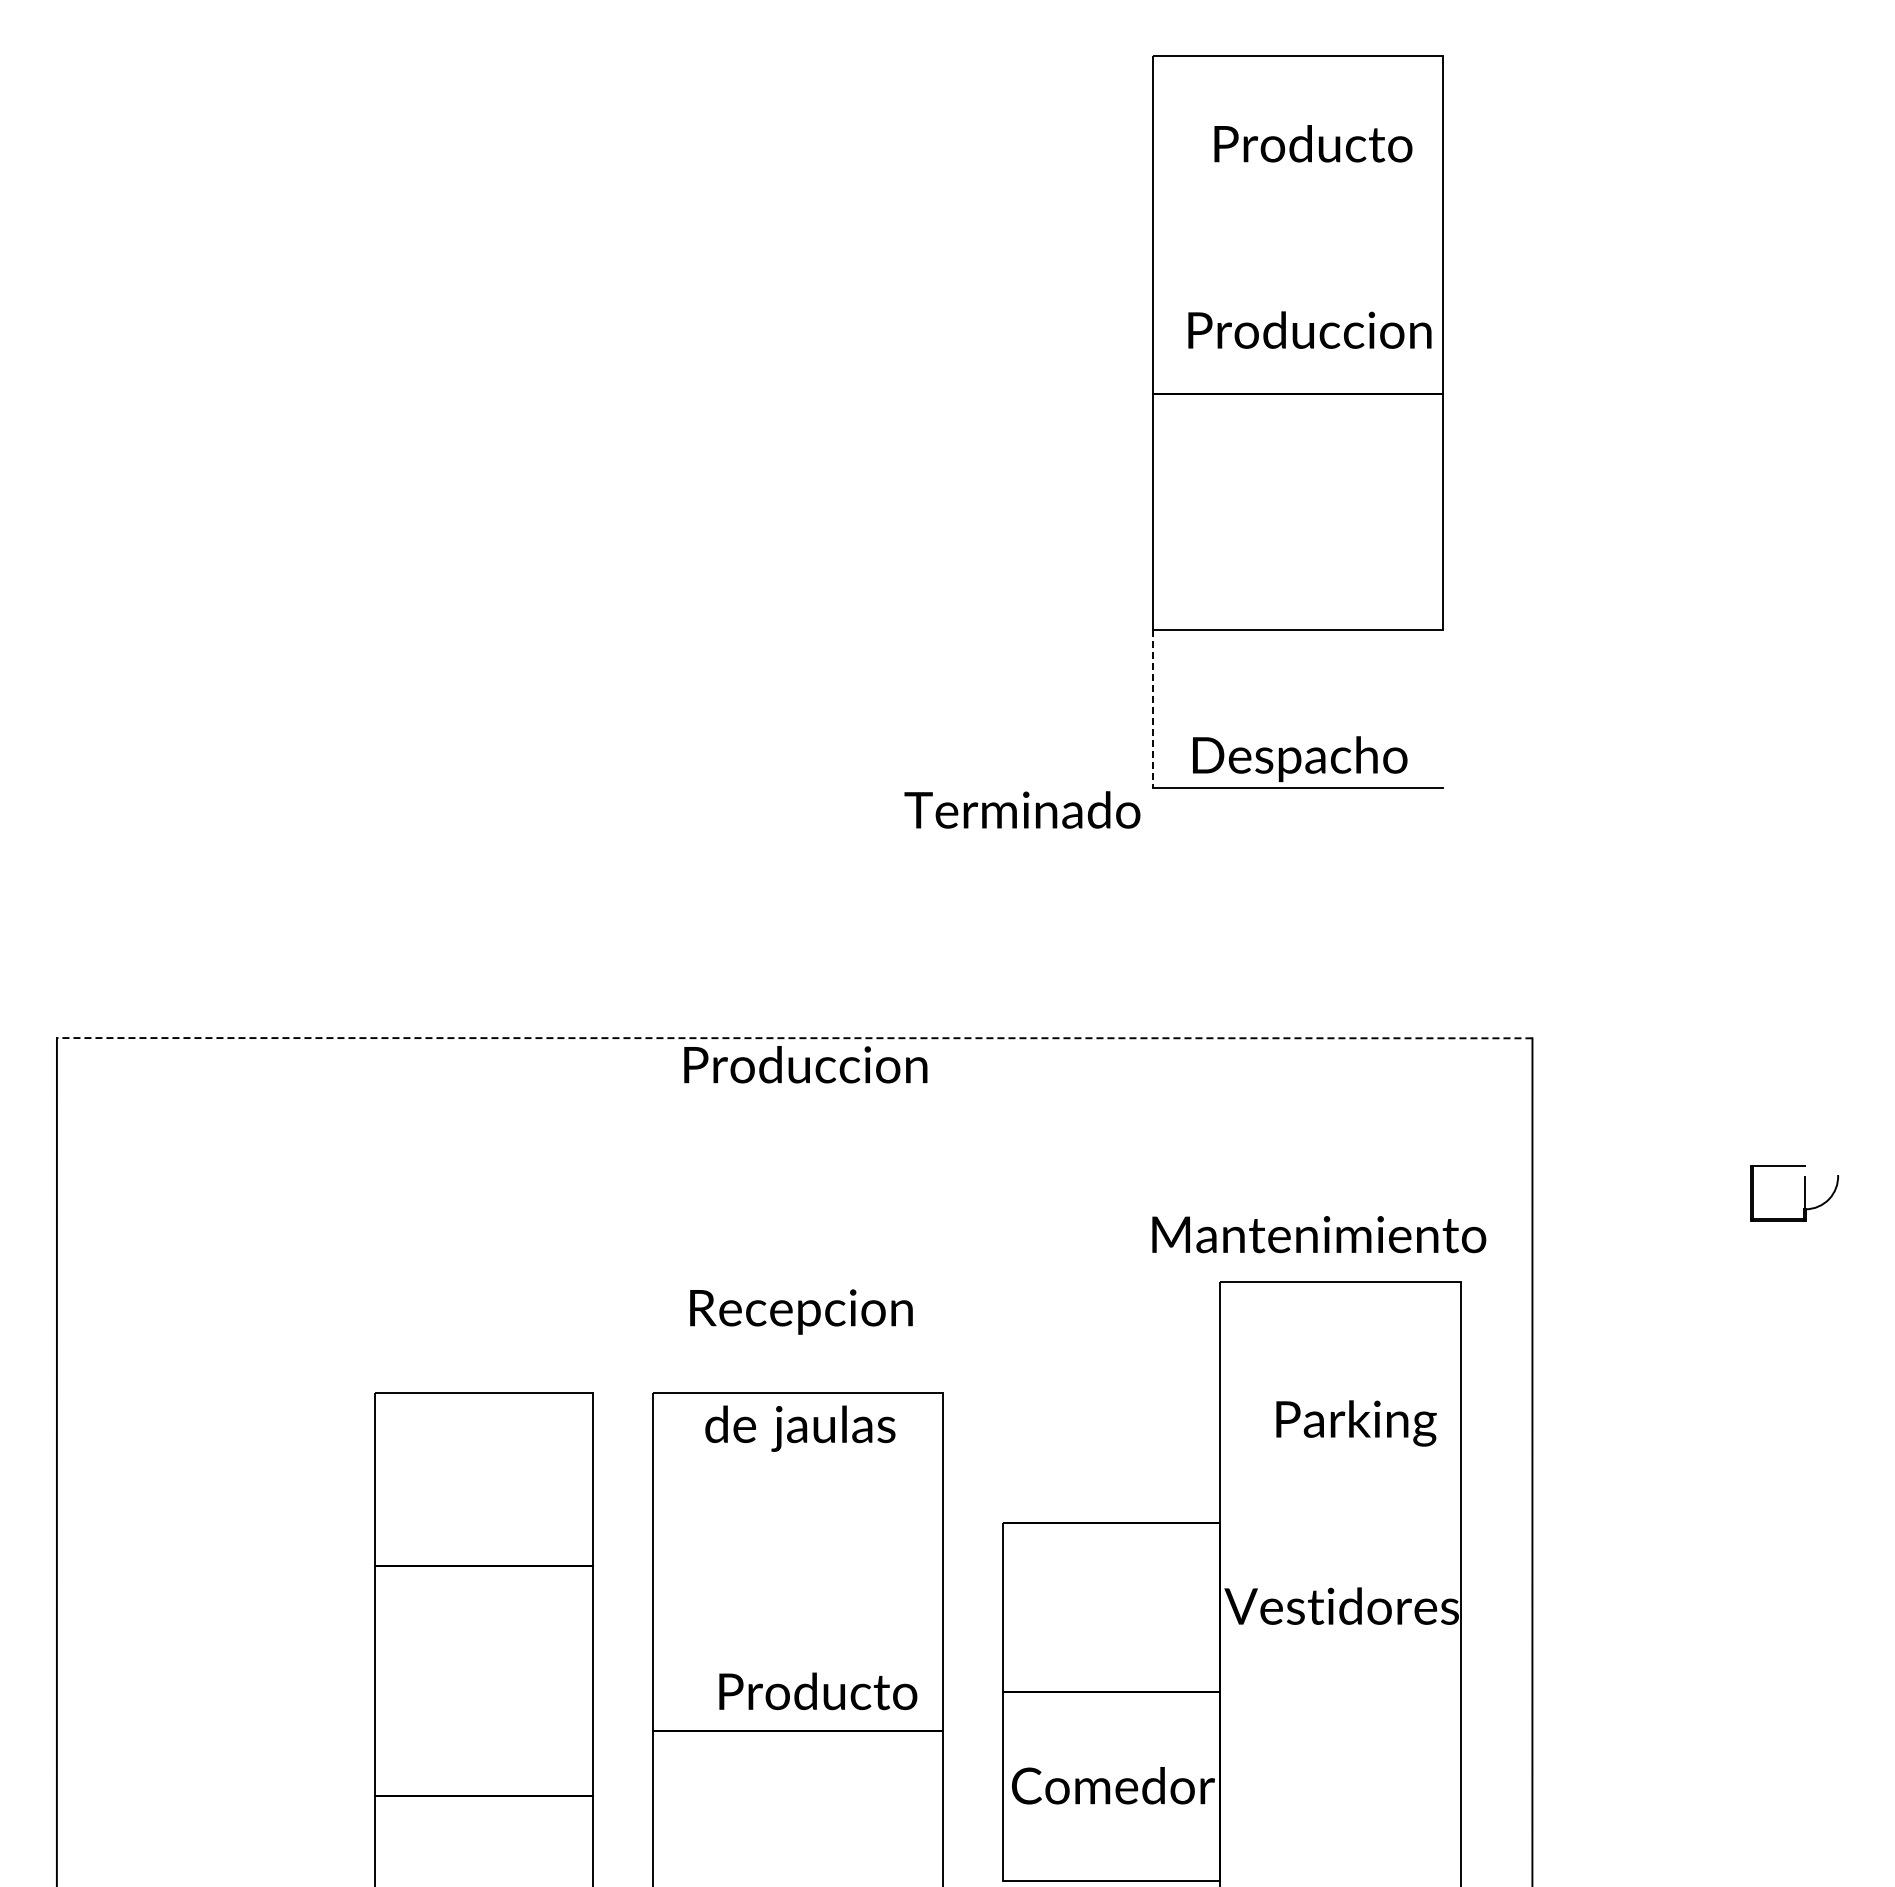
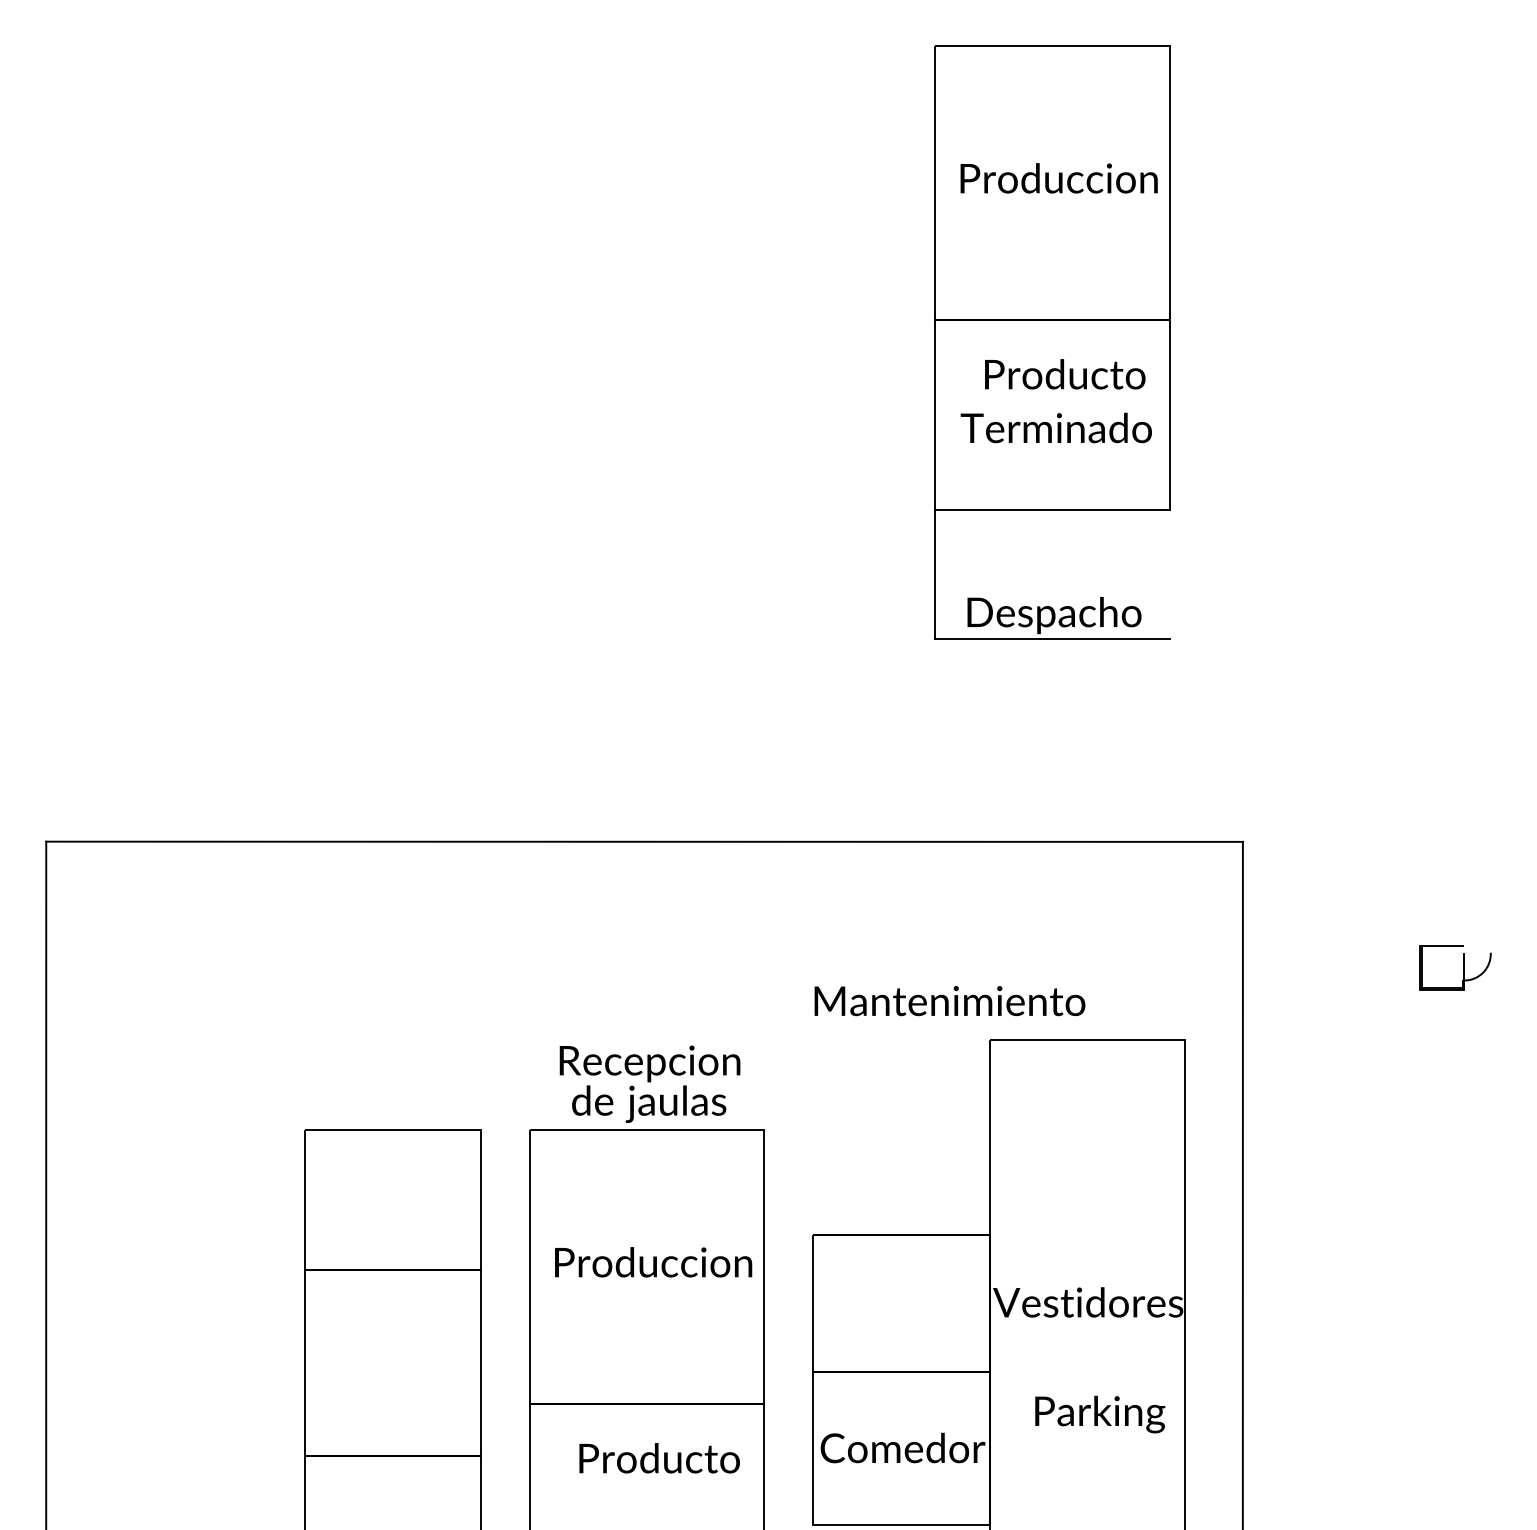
text: (1313, 143) -> (1065, 374), moved
text: (1309, 329) -> (1058, 177), moved
line: (1153, 709) -> (935, 575), dashed -> solid
text: (1022, 809) -> (1056, 427), moved
line: (794, 1038) -> (644, 842), dashed -> solid
text: (805, 1064) -> (653, 1262), moved
text: (1319, 1234) -> (950, 1001), moved
text: (1356, 1423) -> (1100, 1414), moved
text: (800, 1428) -> (649, 1103), moved
text: (818, 1691) -> (659, 1458), moved

